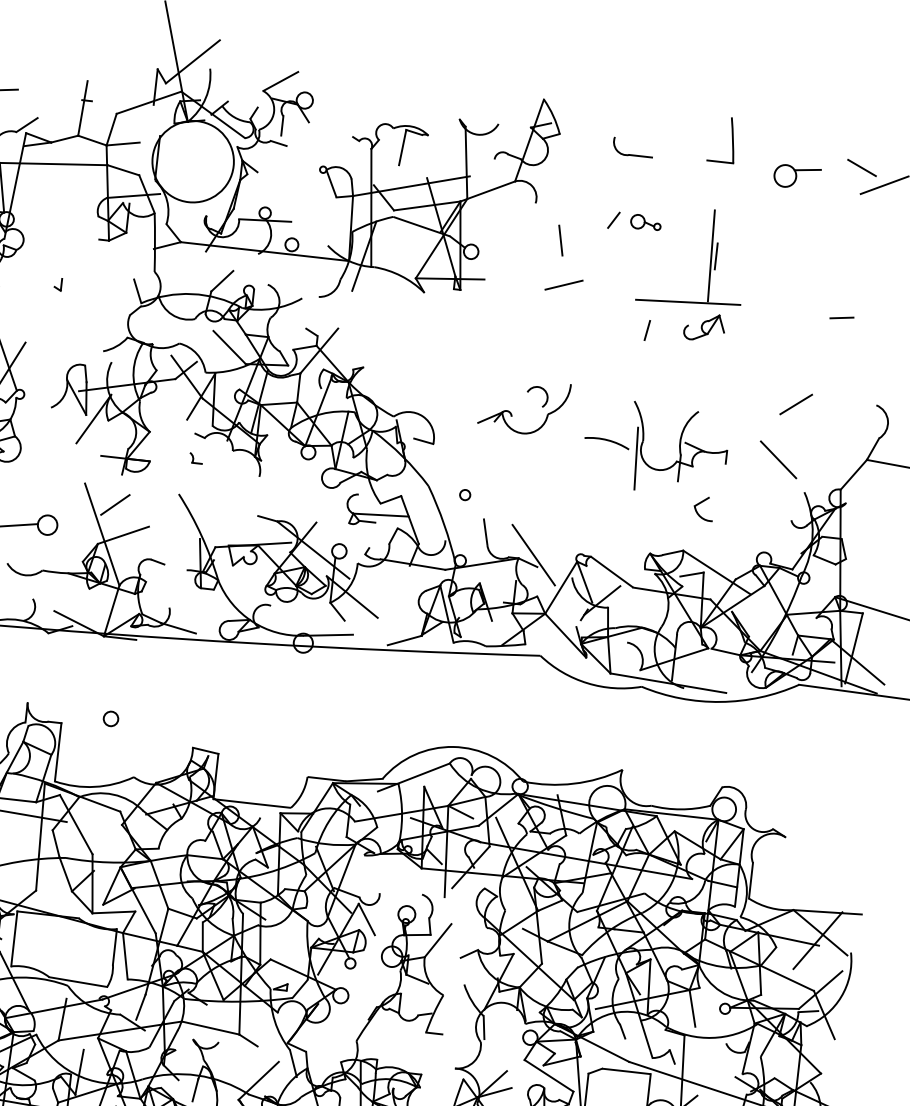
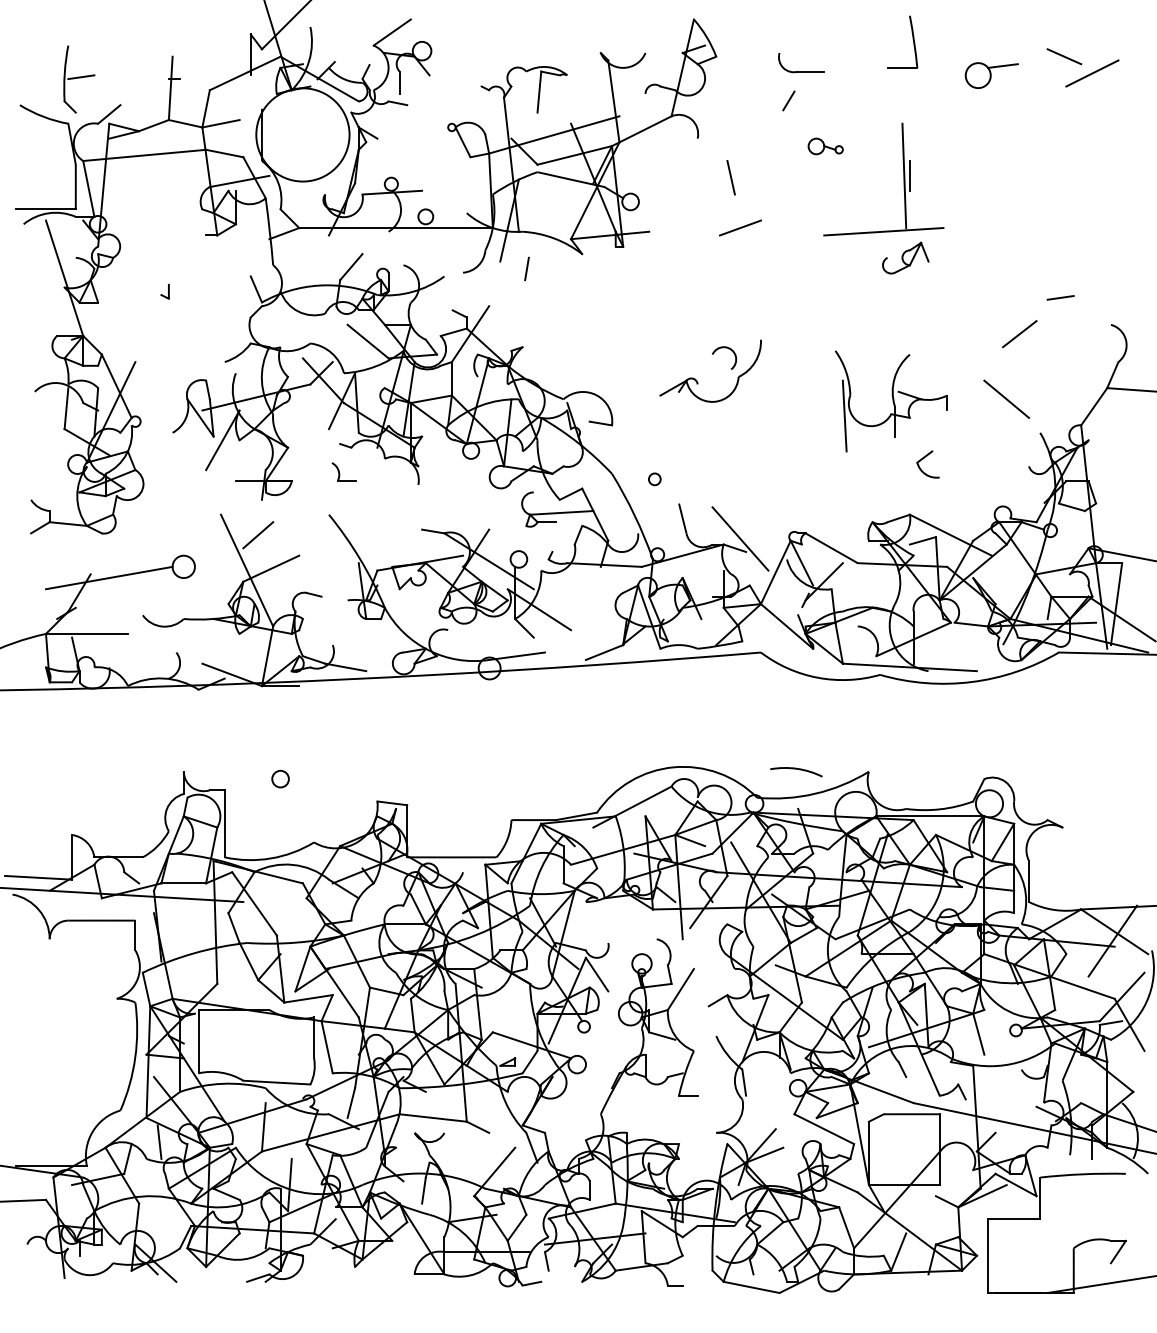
line: (613, 219) -> (788, 100), moved
line: (841, 317) -> (1060, 297), moved
line: (646, 330) -> (526, 268), moved
arc: (607, 440) -> (796, 769), moved
part: (195, 457) -> (343, 471), size x1.6

